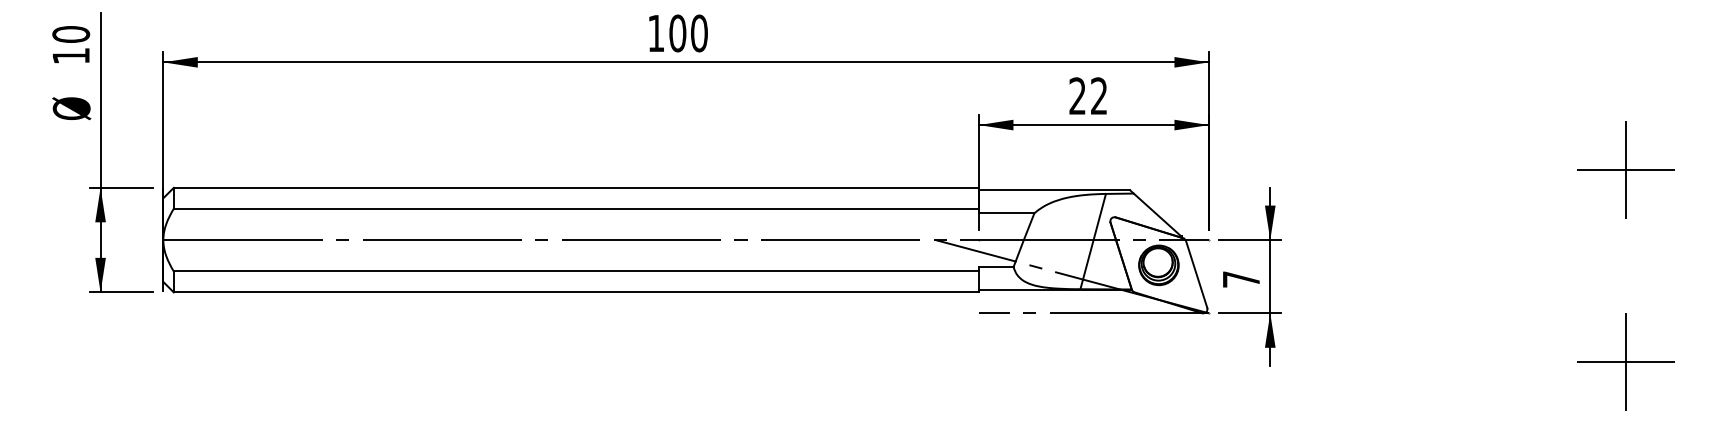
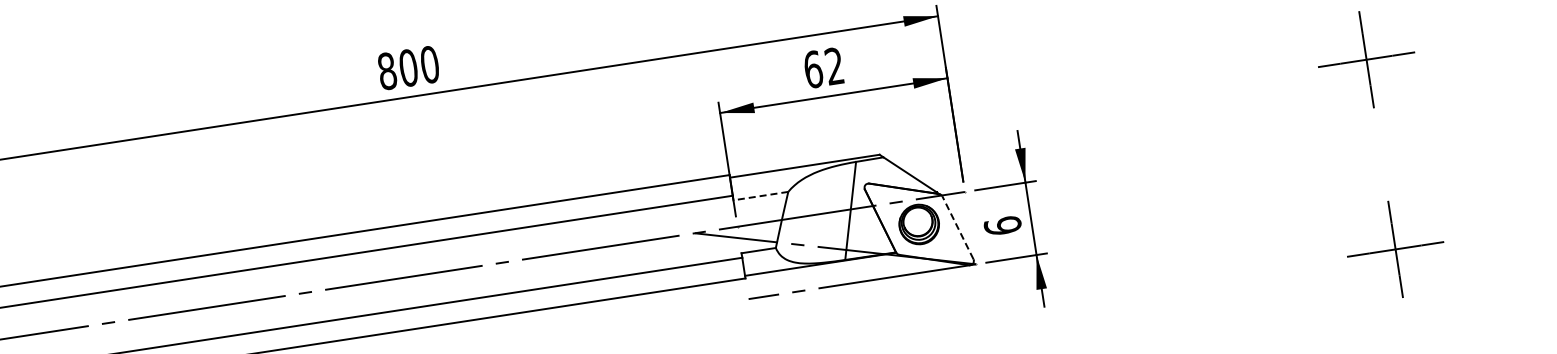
text: (656, 33) -> (387, 71), 100 -> 800
text: (1077, 96) -> (813, 69), 22 -> 62
line: (1006, 213) -> (760, 196), solid -> dashed
line: (1196, 273) -> (957, 226), solid -> dashed
text: (1241, 278) -> (1002, 224), 7 -> 6

